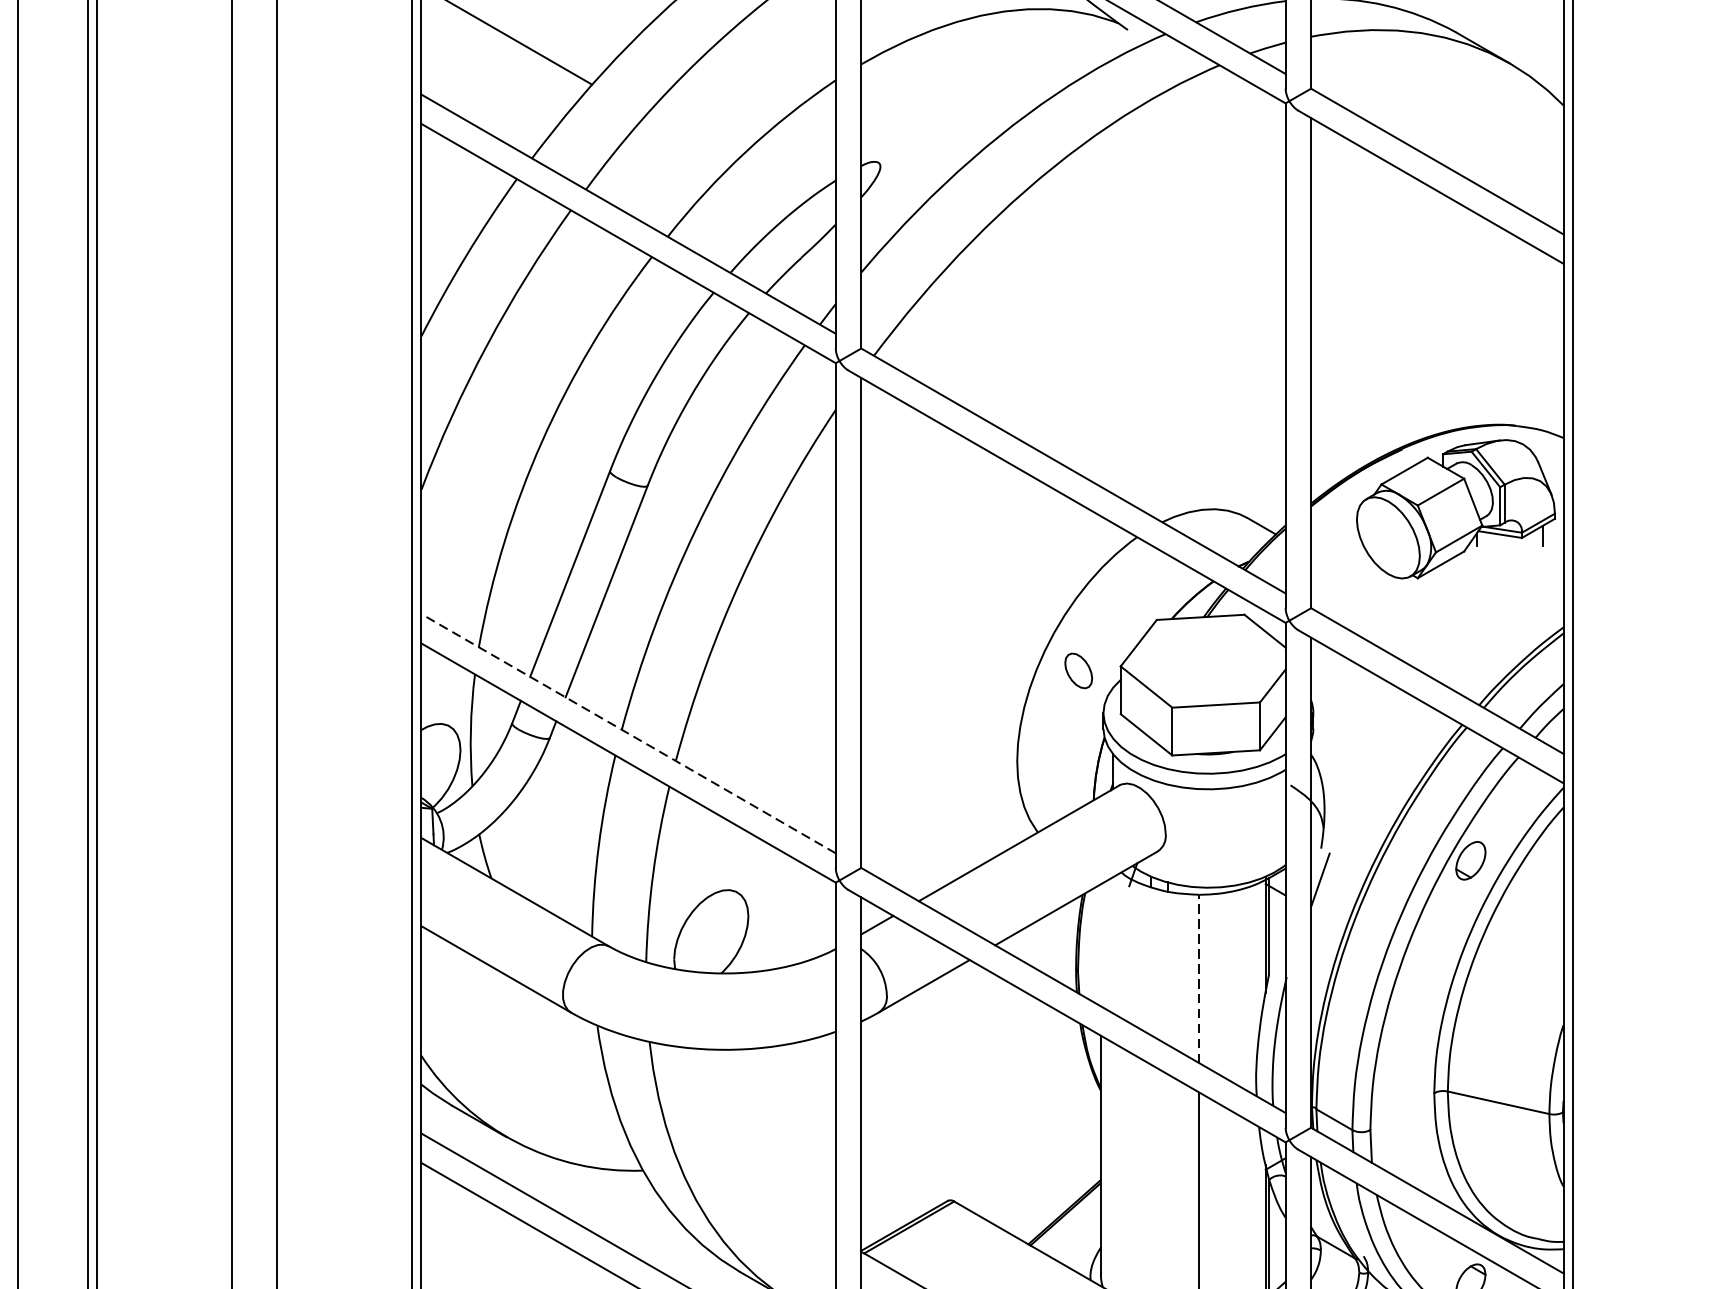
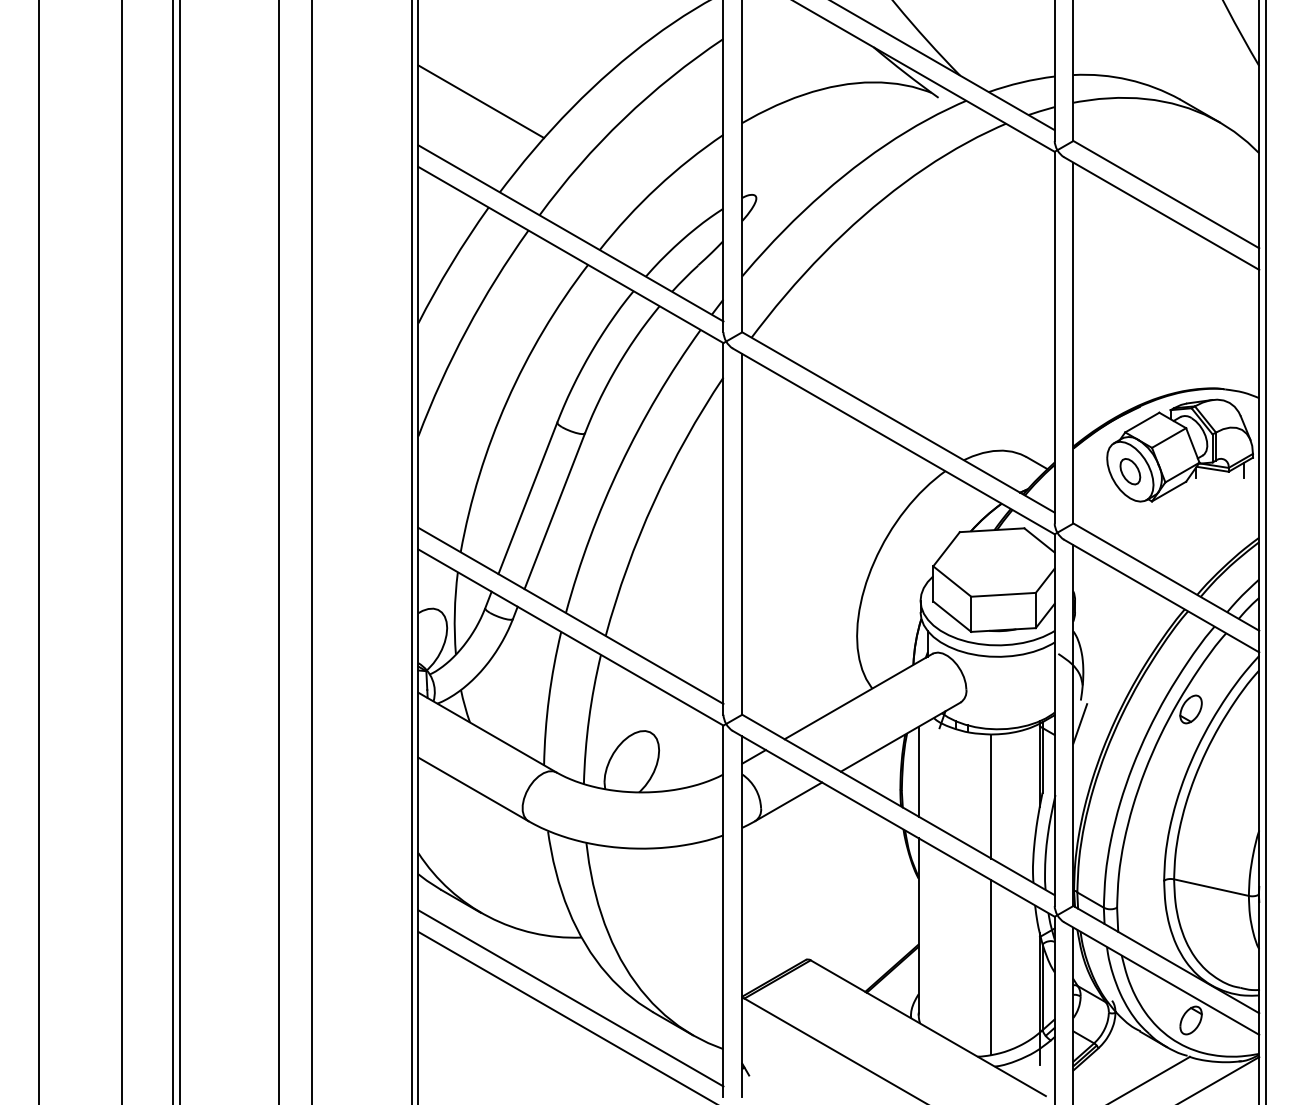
part: (1078, 670) -> (1130, 471), moved
line: (627, 733) -> (570, 615), dashed -> solid
line: (1100, 945) -> (918, 771), added
line: (1199, 978) -> (991, 796), dashed -> solid

